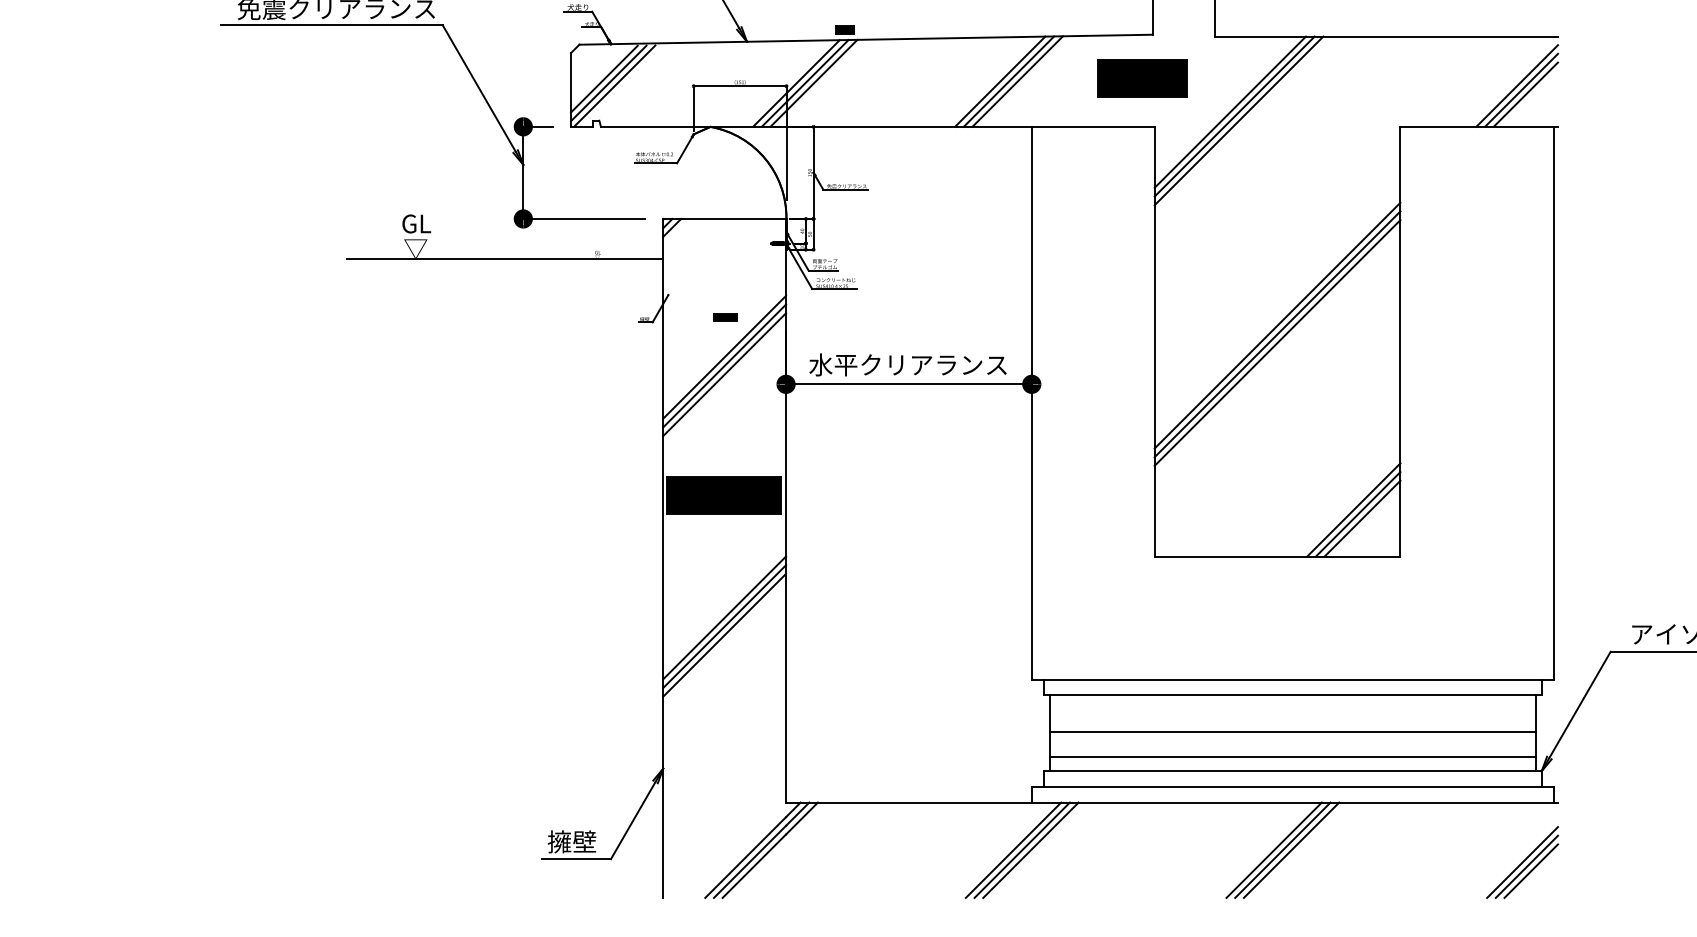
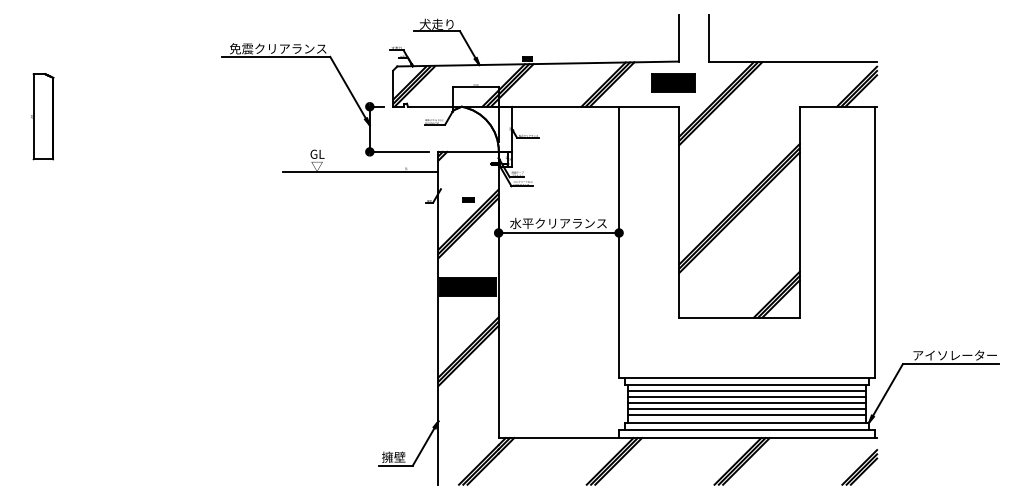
line: (1293, 707) -> (747, 391), added
line: (1293, 719) -> (747, 397), added
line: (1293, 744) -> (747, 409), added

